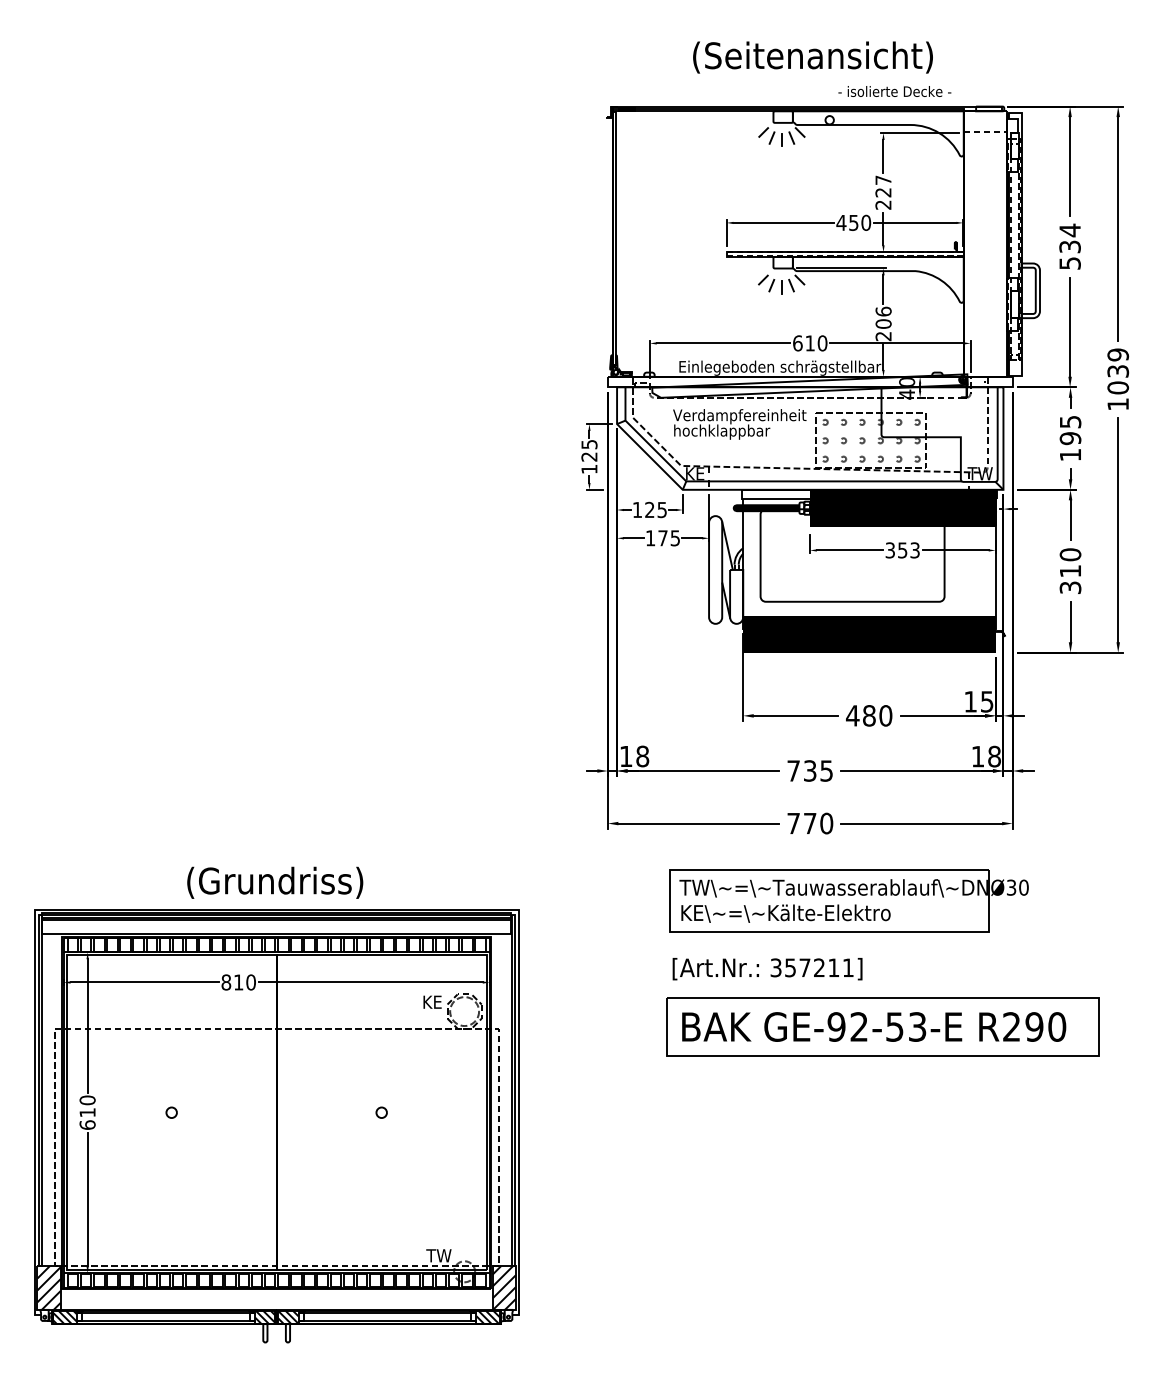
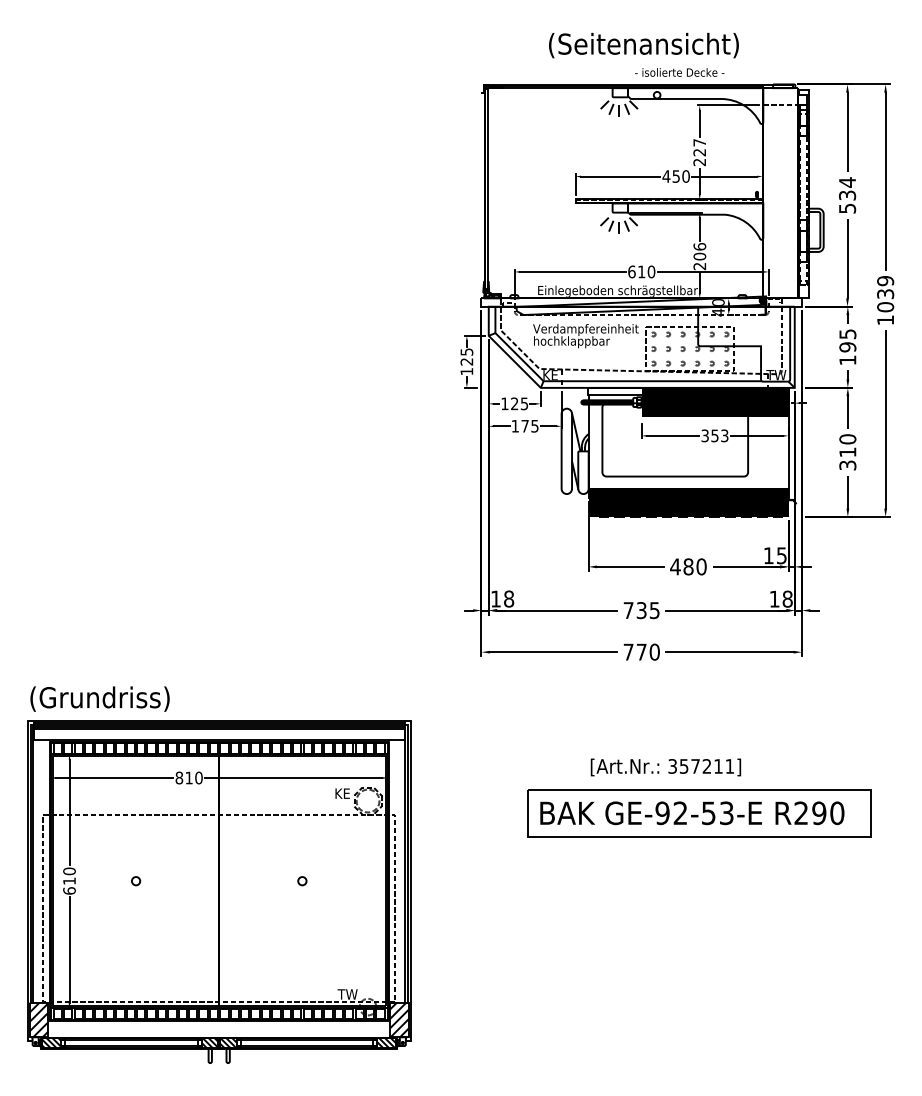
text: (894, 91) -> (679, 72), moved
text: (274, 882) -> (99, 698), moved
part: (849, 900) -> (672, 713), removed
text: (767, 969) -> (665, 767), moved

